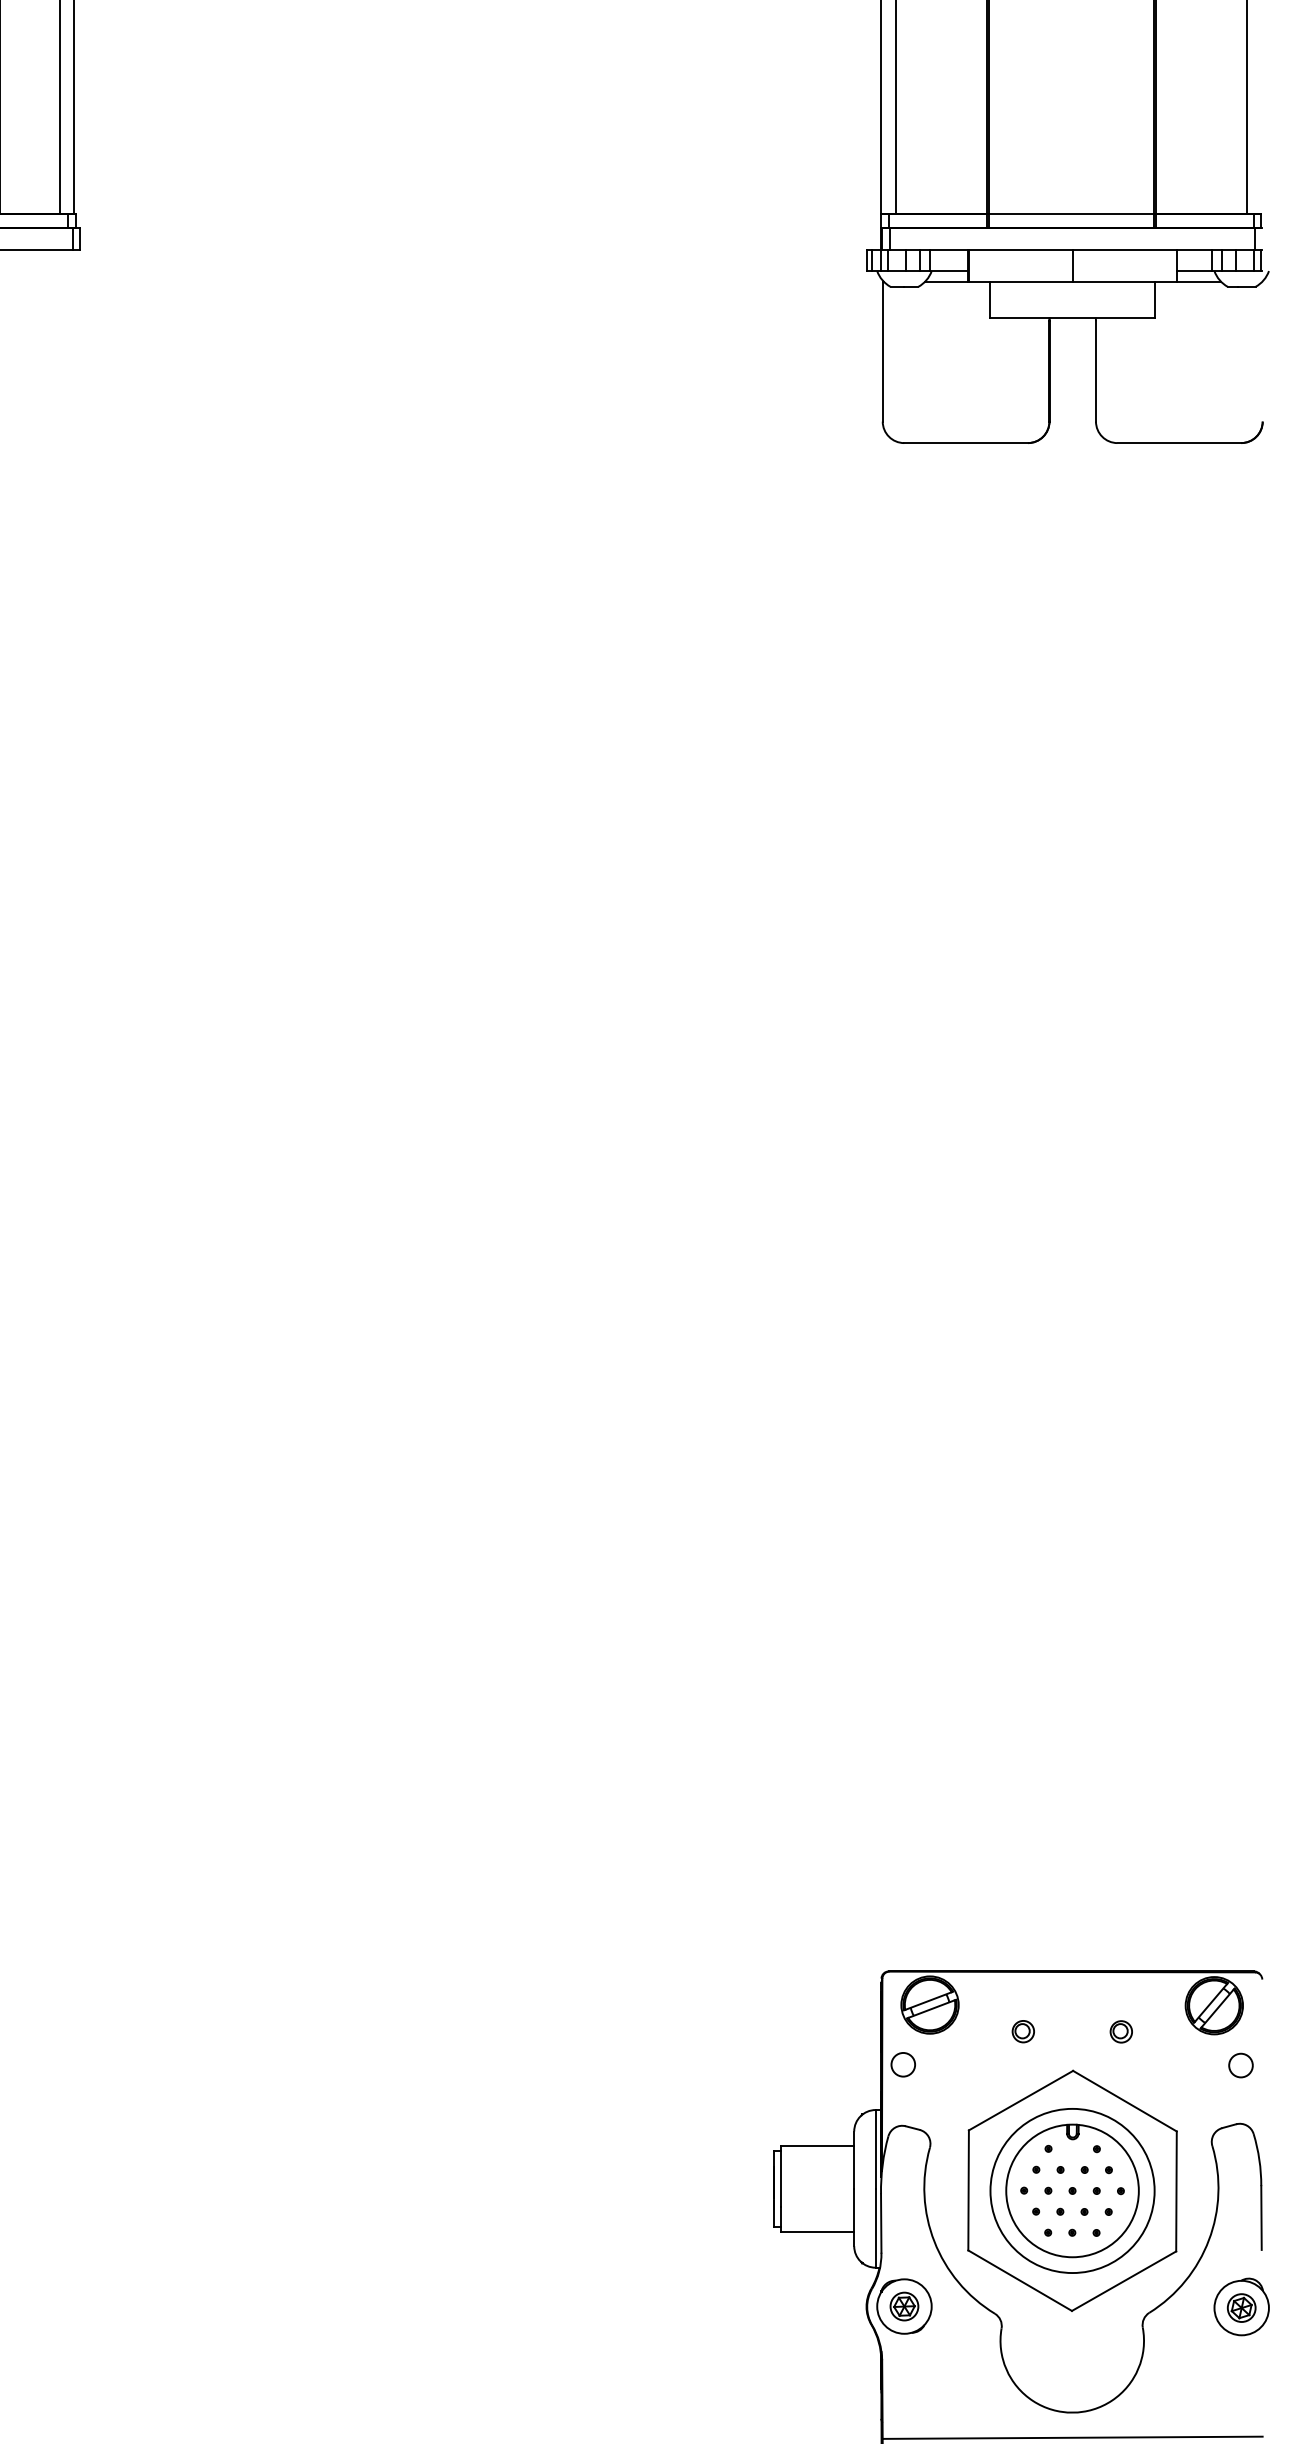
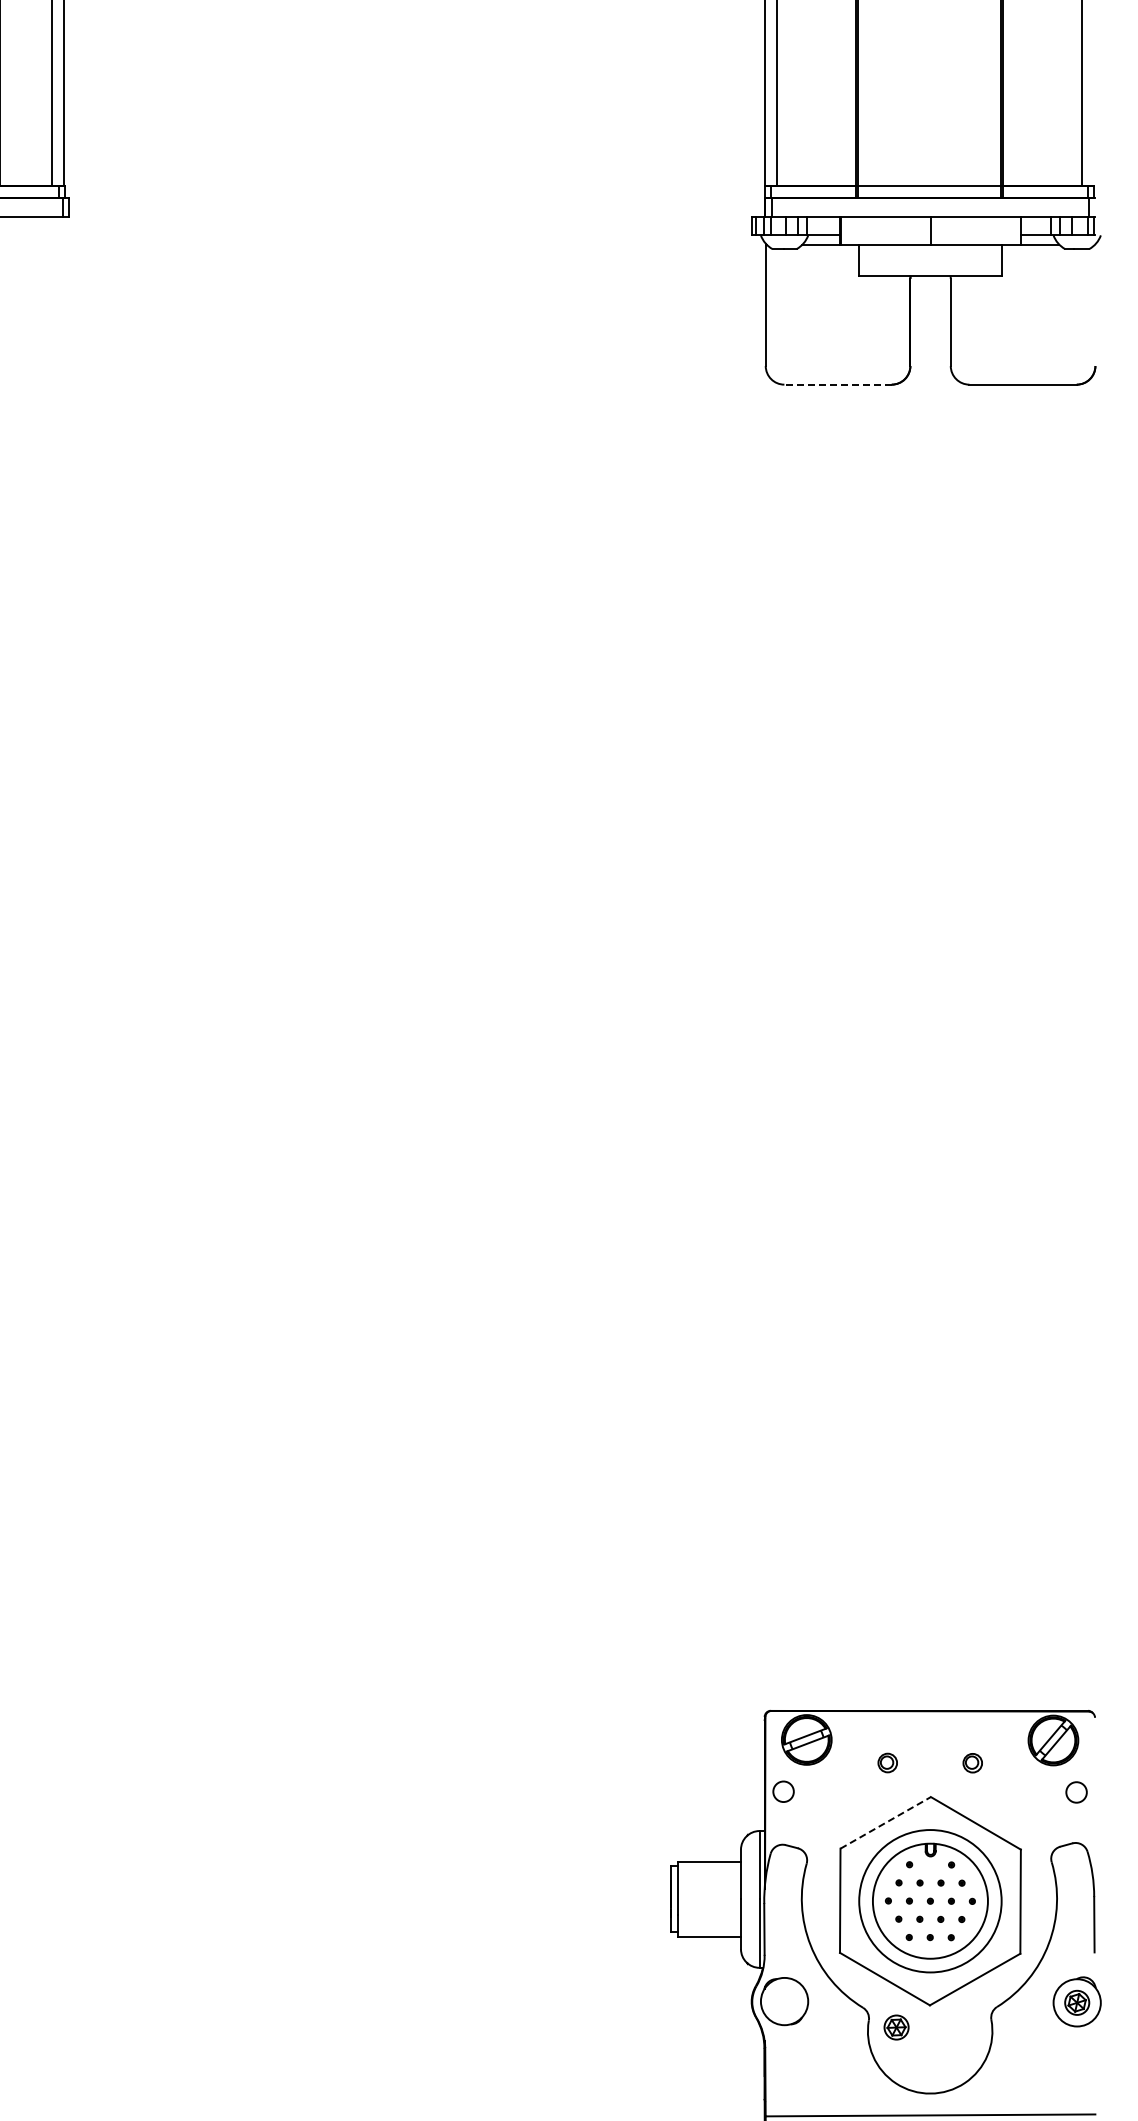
line: (966, 442) -> (838, 384), solid -> dashed
line: (1021, 2100) -> (886, 1822), solid -> dashed
part: (904, 2306) -> (896, 2027), moved

